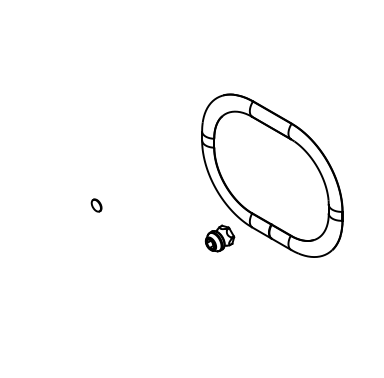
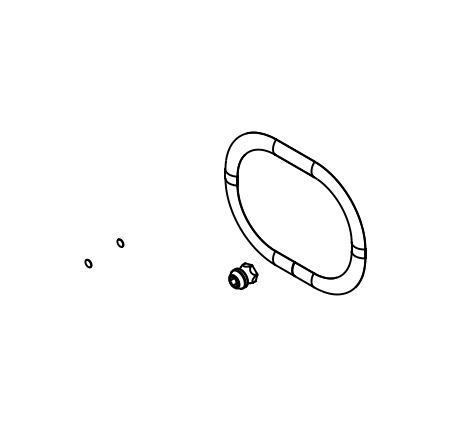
part: (96, 204) -> (120, 242), size x0.62
part: (64, 225) -> (88, 263), added

